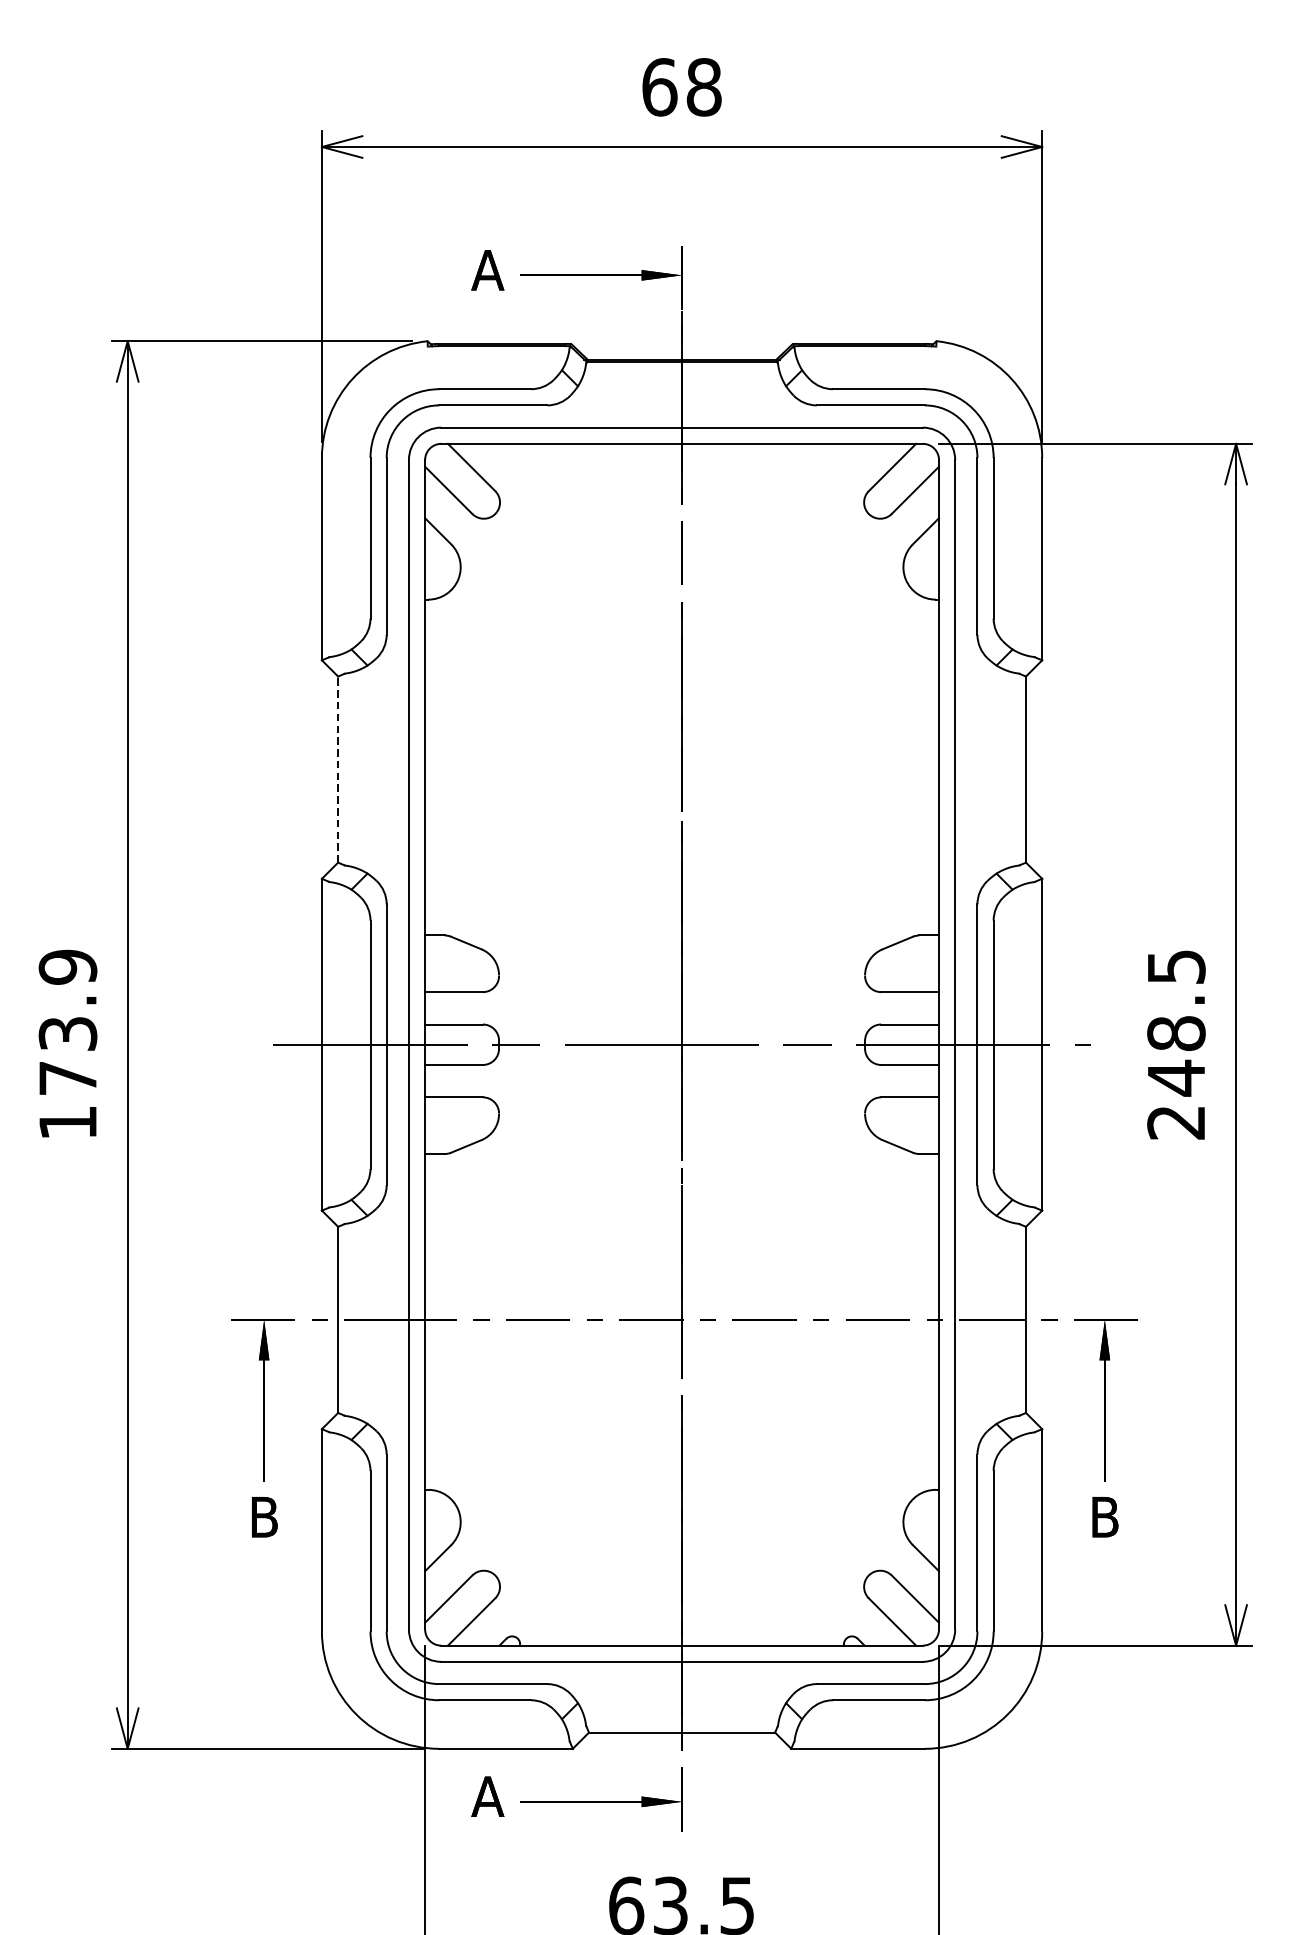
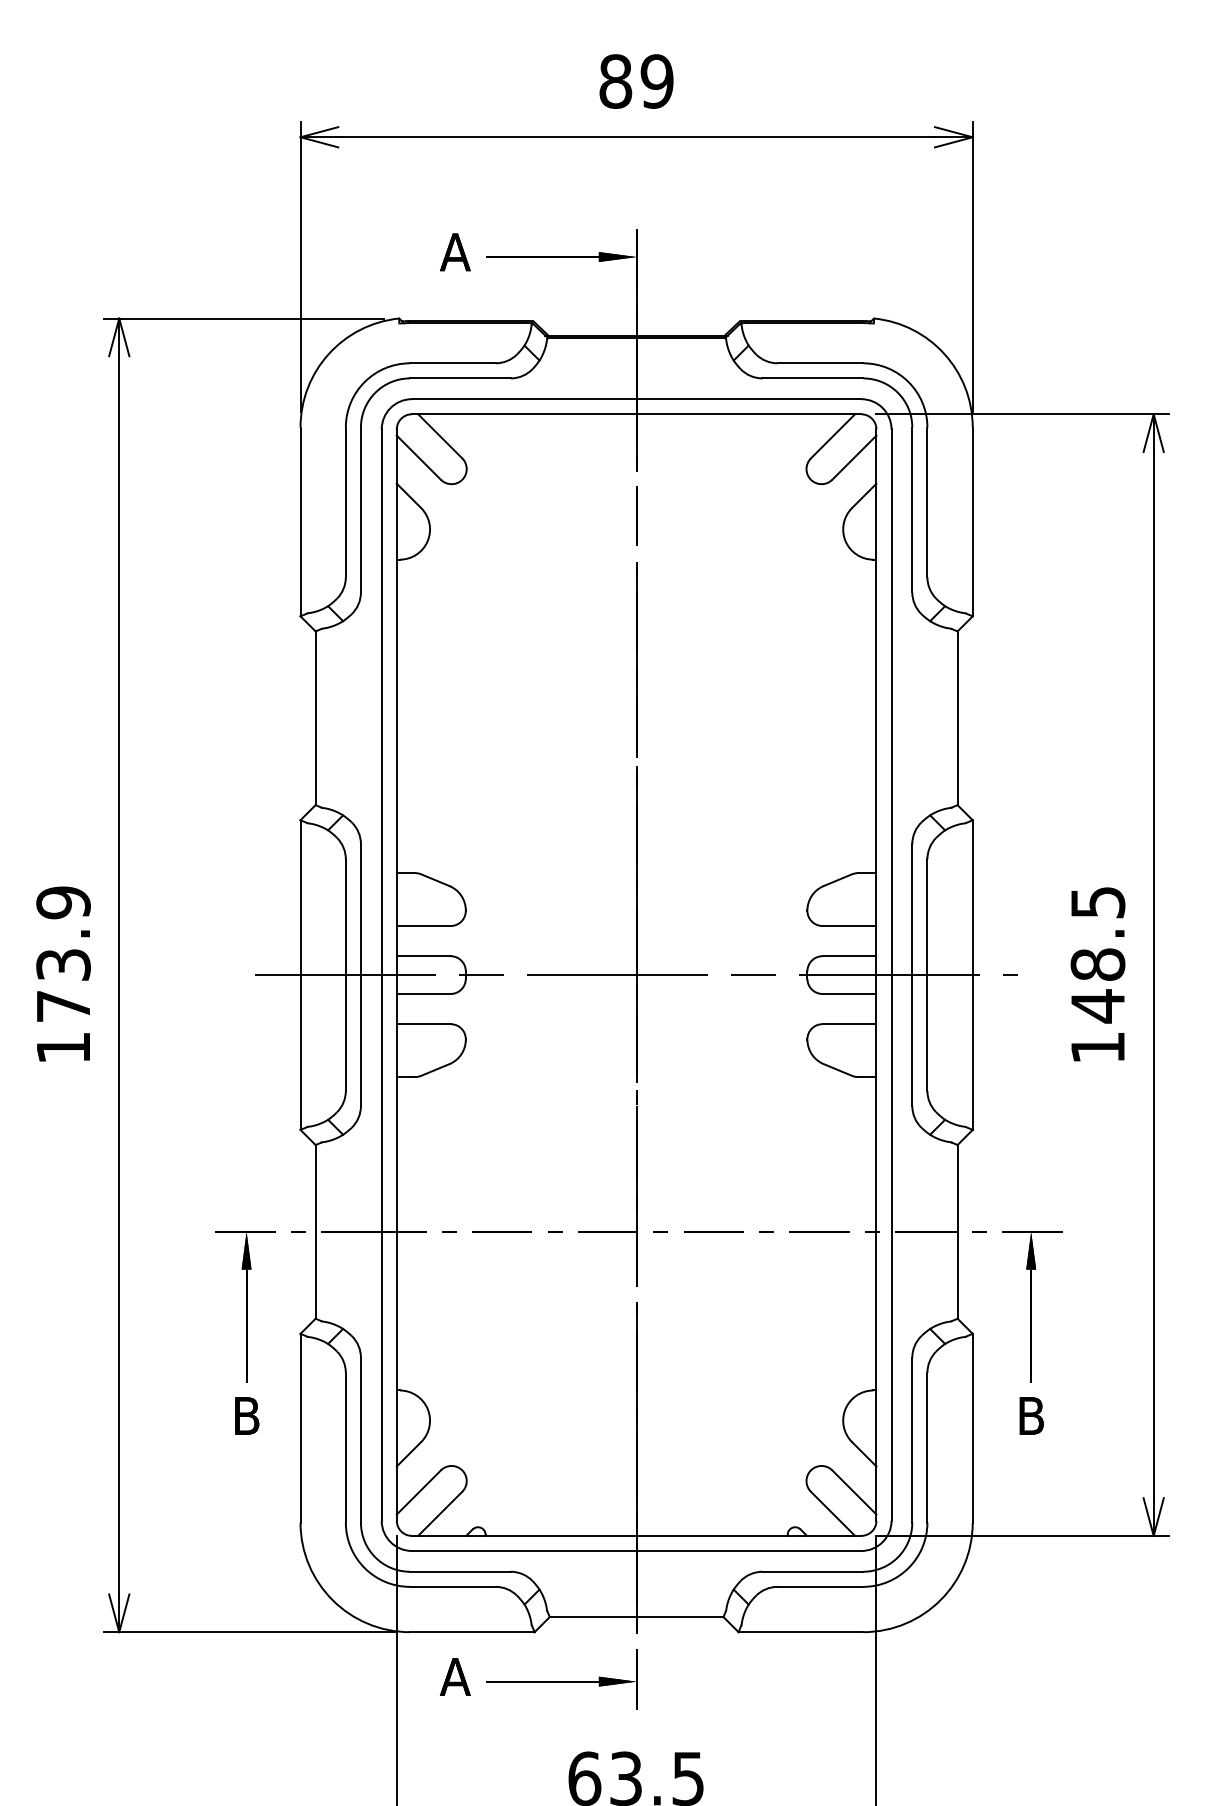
text: (681, 87) -> (636, 81), 68 -> 89
line: (337, 769) -> (315, 718), dashed -> solid
text: (1175, 1123) -> (1097, 1048), 248.5 -> 148.5

